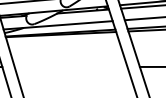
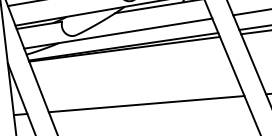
line: (70, 66) -> (145, 103), added

